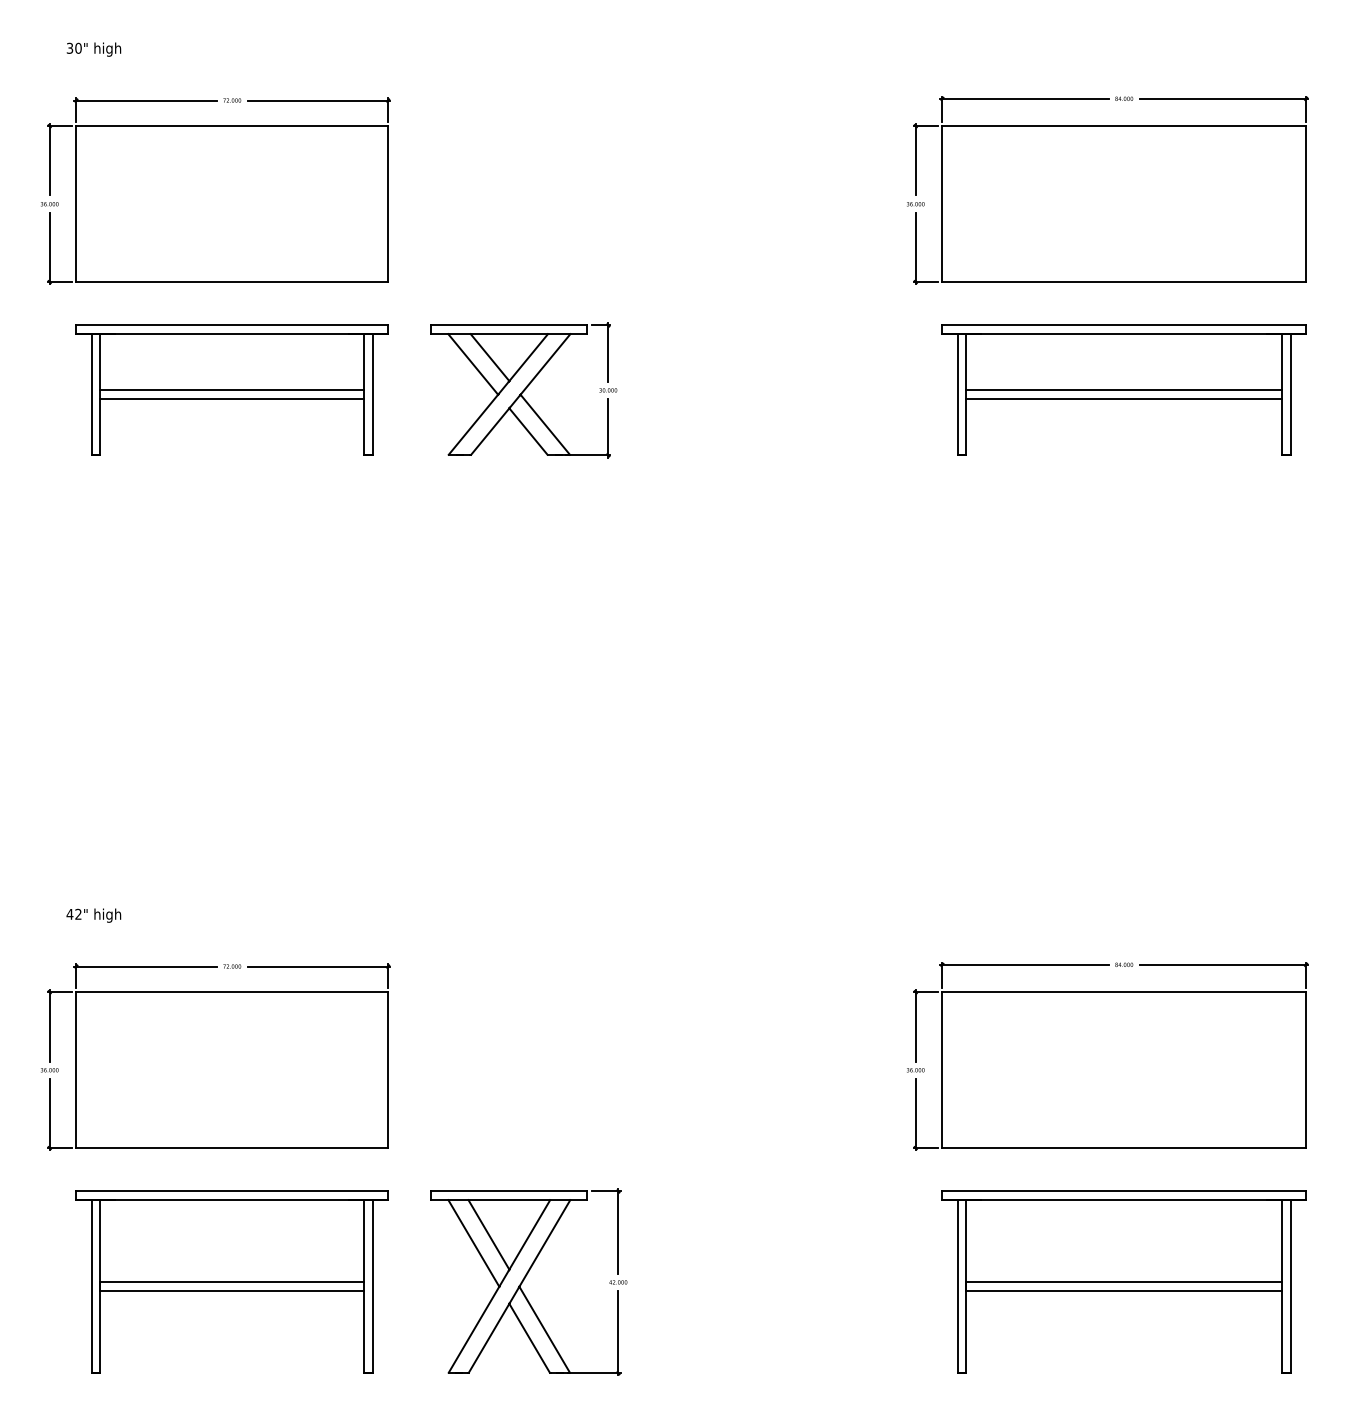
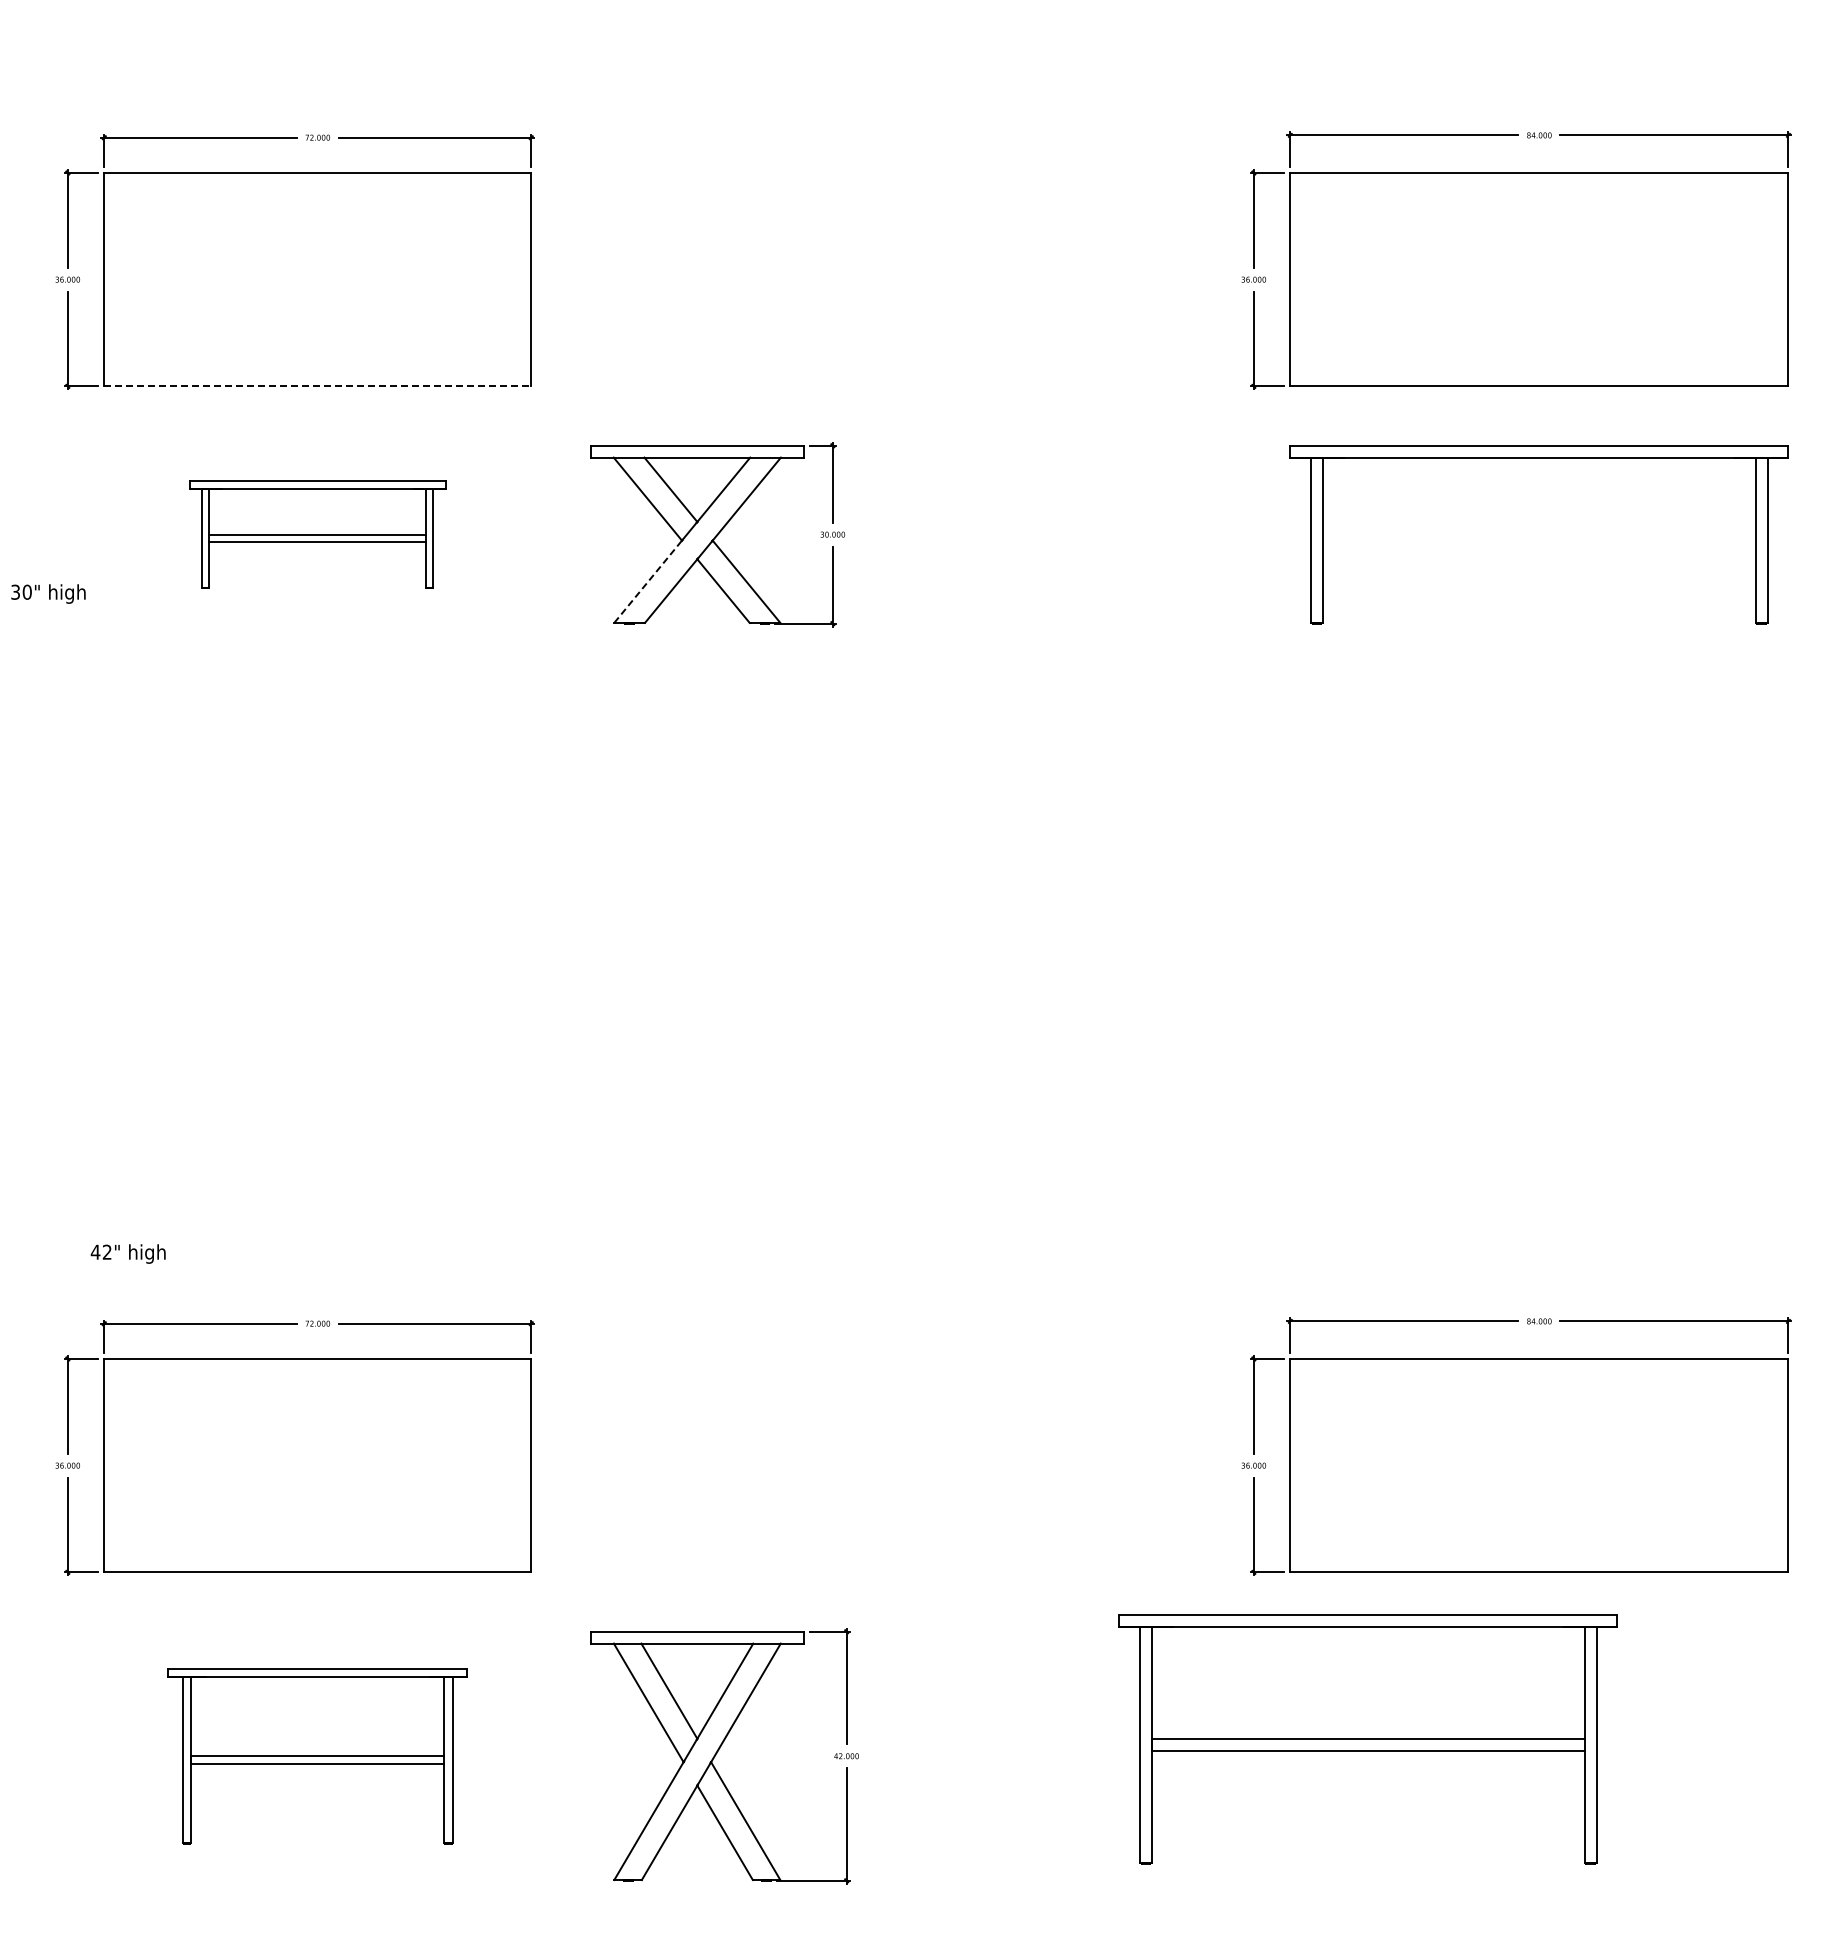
text: (93, 49) -> (48, 593), moved
line: (232, 282) -> (318, 386), solid -> dashed
part: (231, 390) -> (317, 534), size x0.6
line: (1123, 390) -> (1538, 534), removed
line: (1123, 399) -> (1538, 546), removed
line: (473, 424) -> (648, 581), solid -> dashed
part: (231, 1282) -> (317, 1756), size x0.7
part: (1123, 1282) -> (1367, 1739), moved

